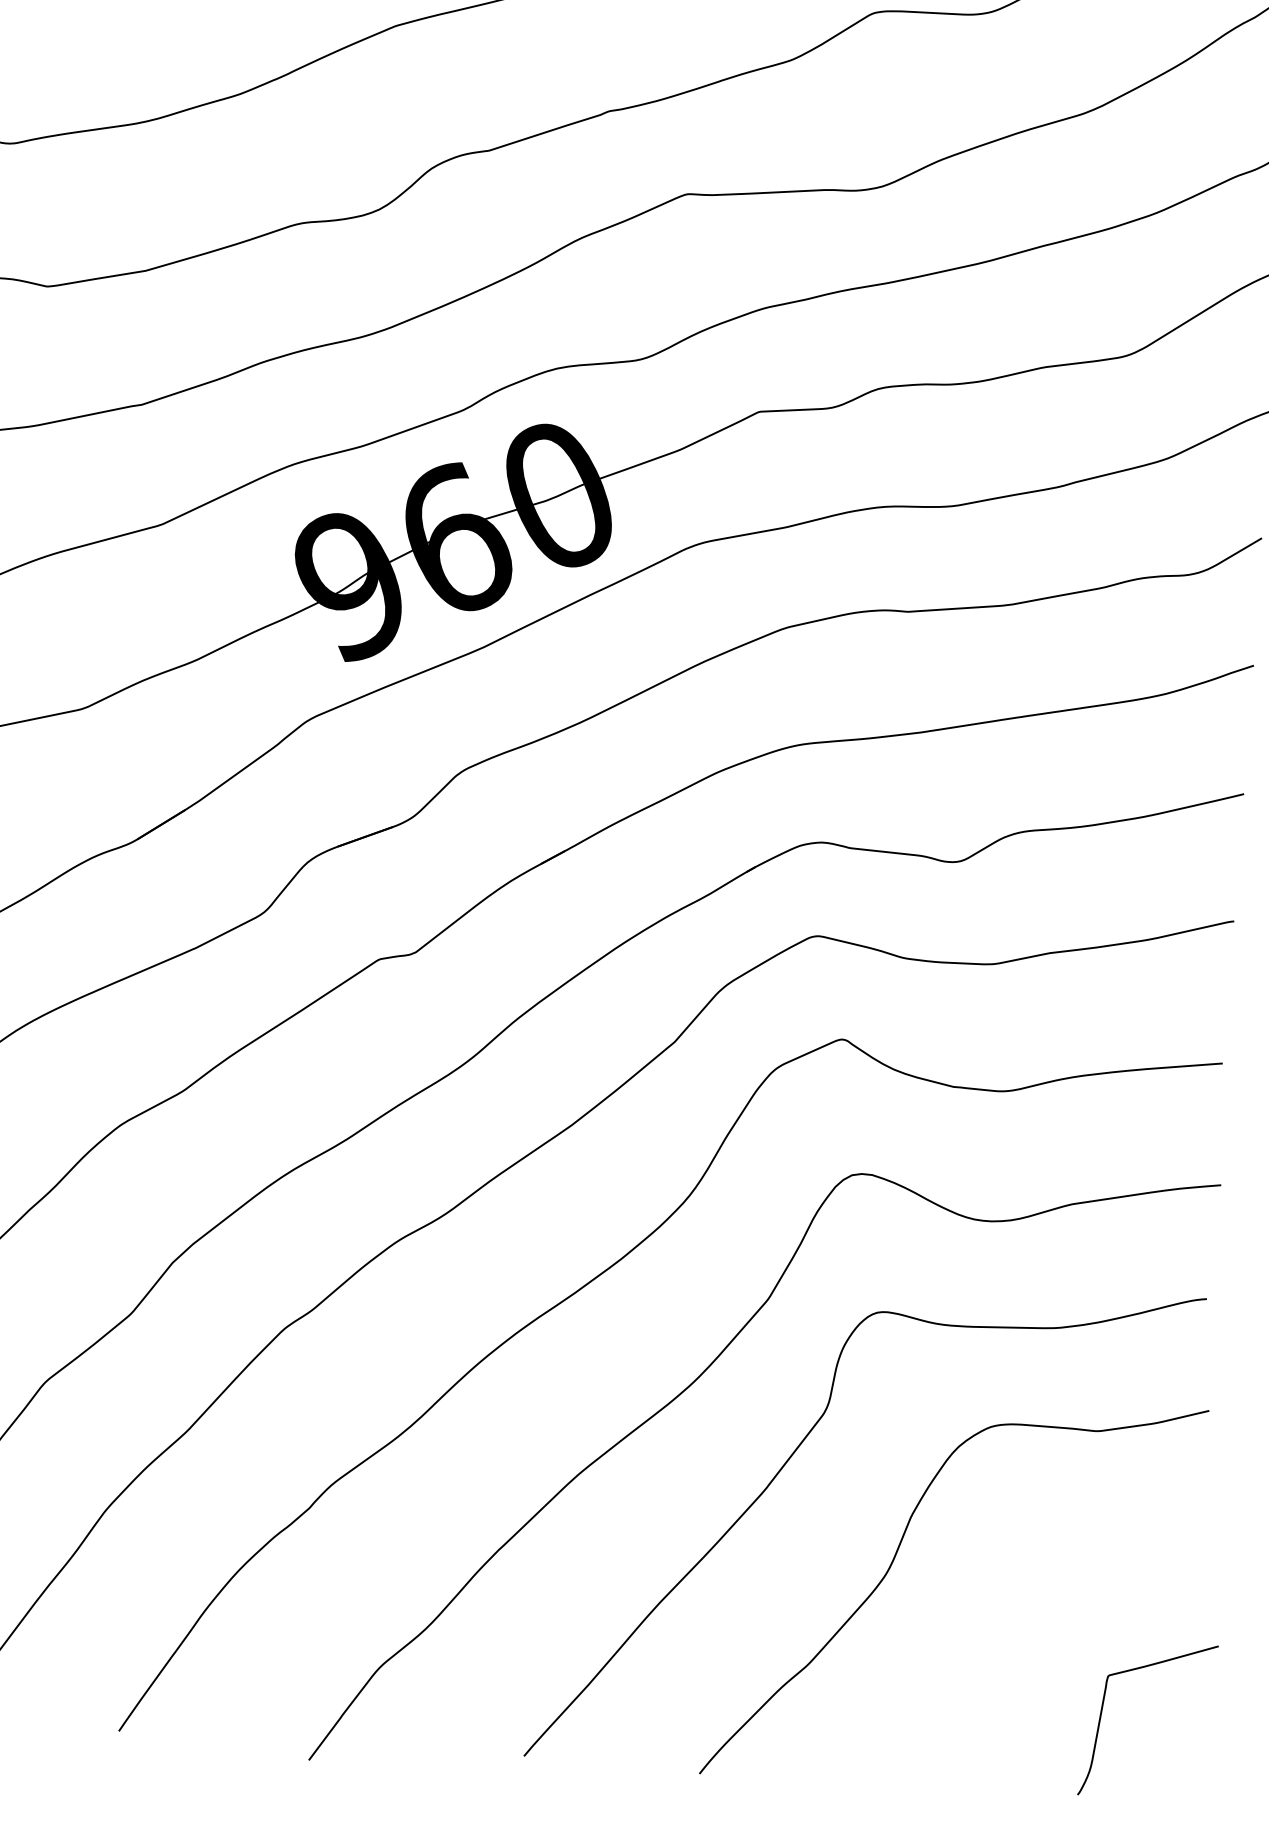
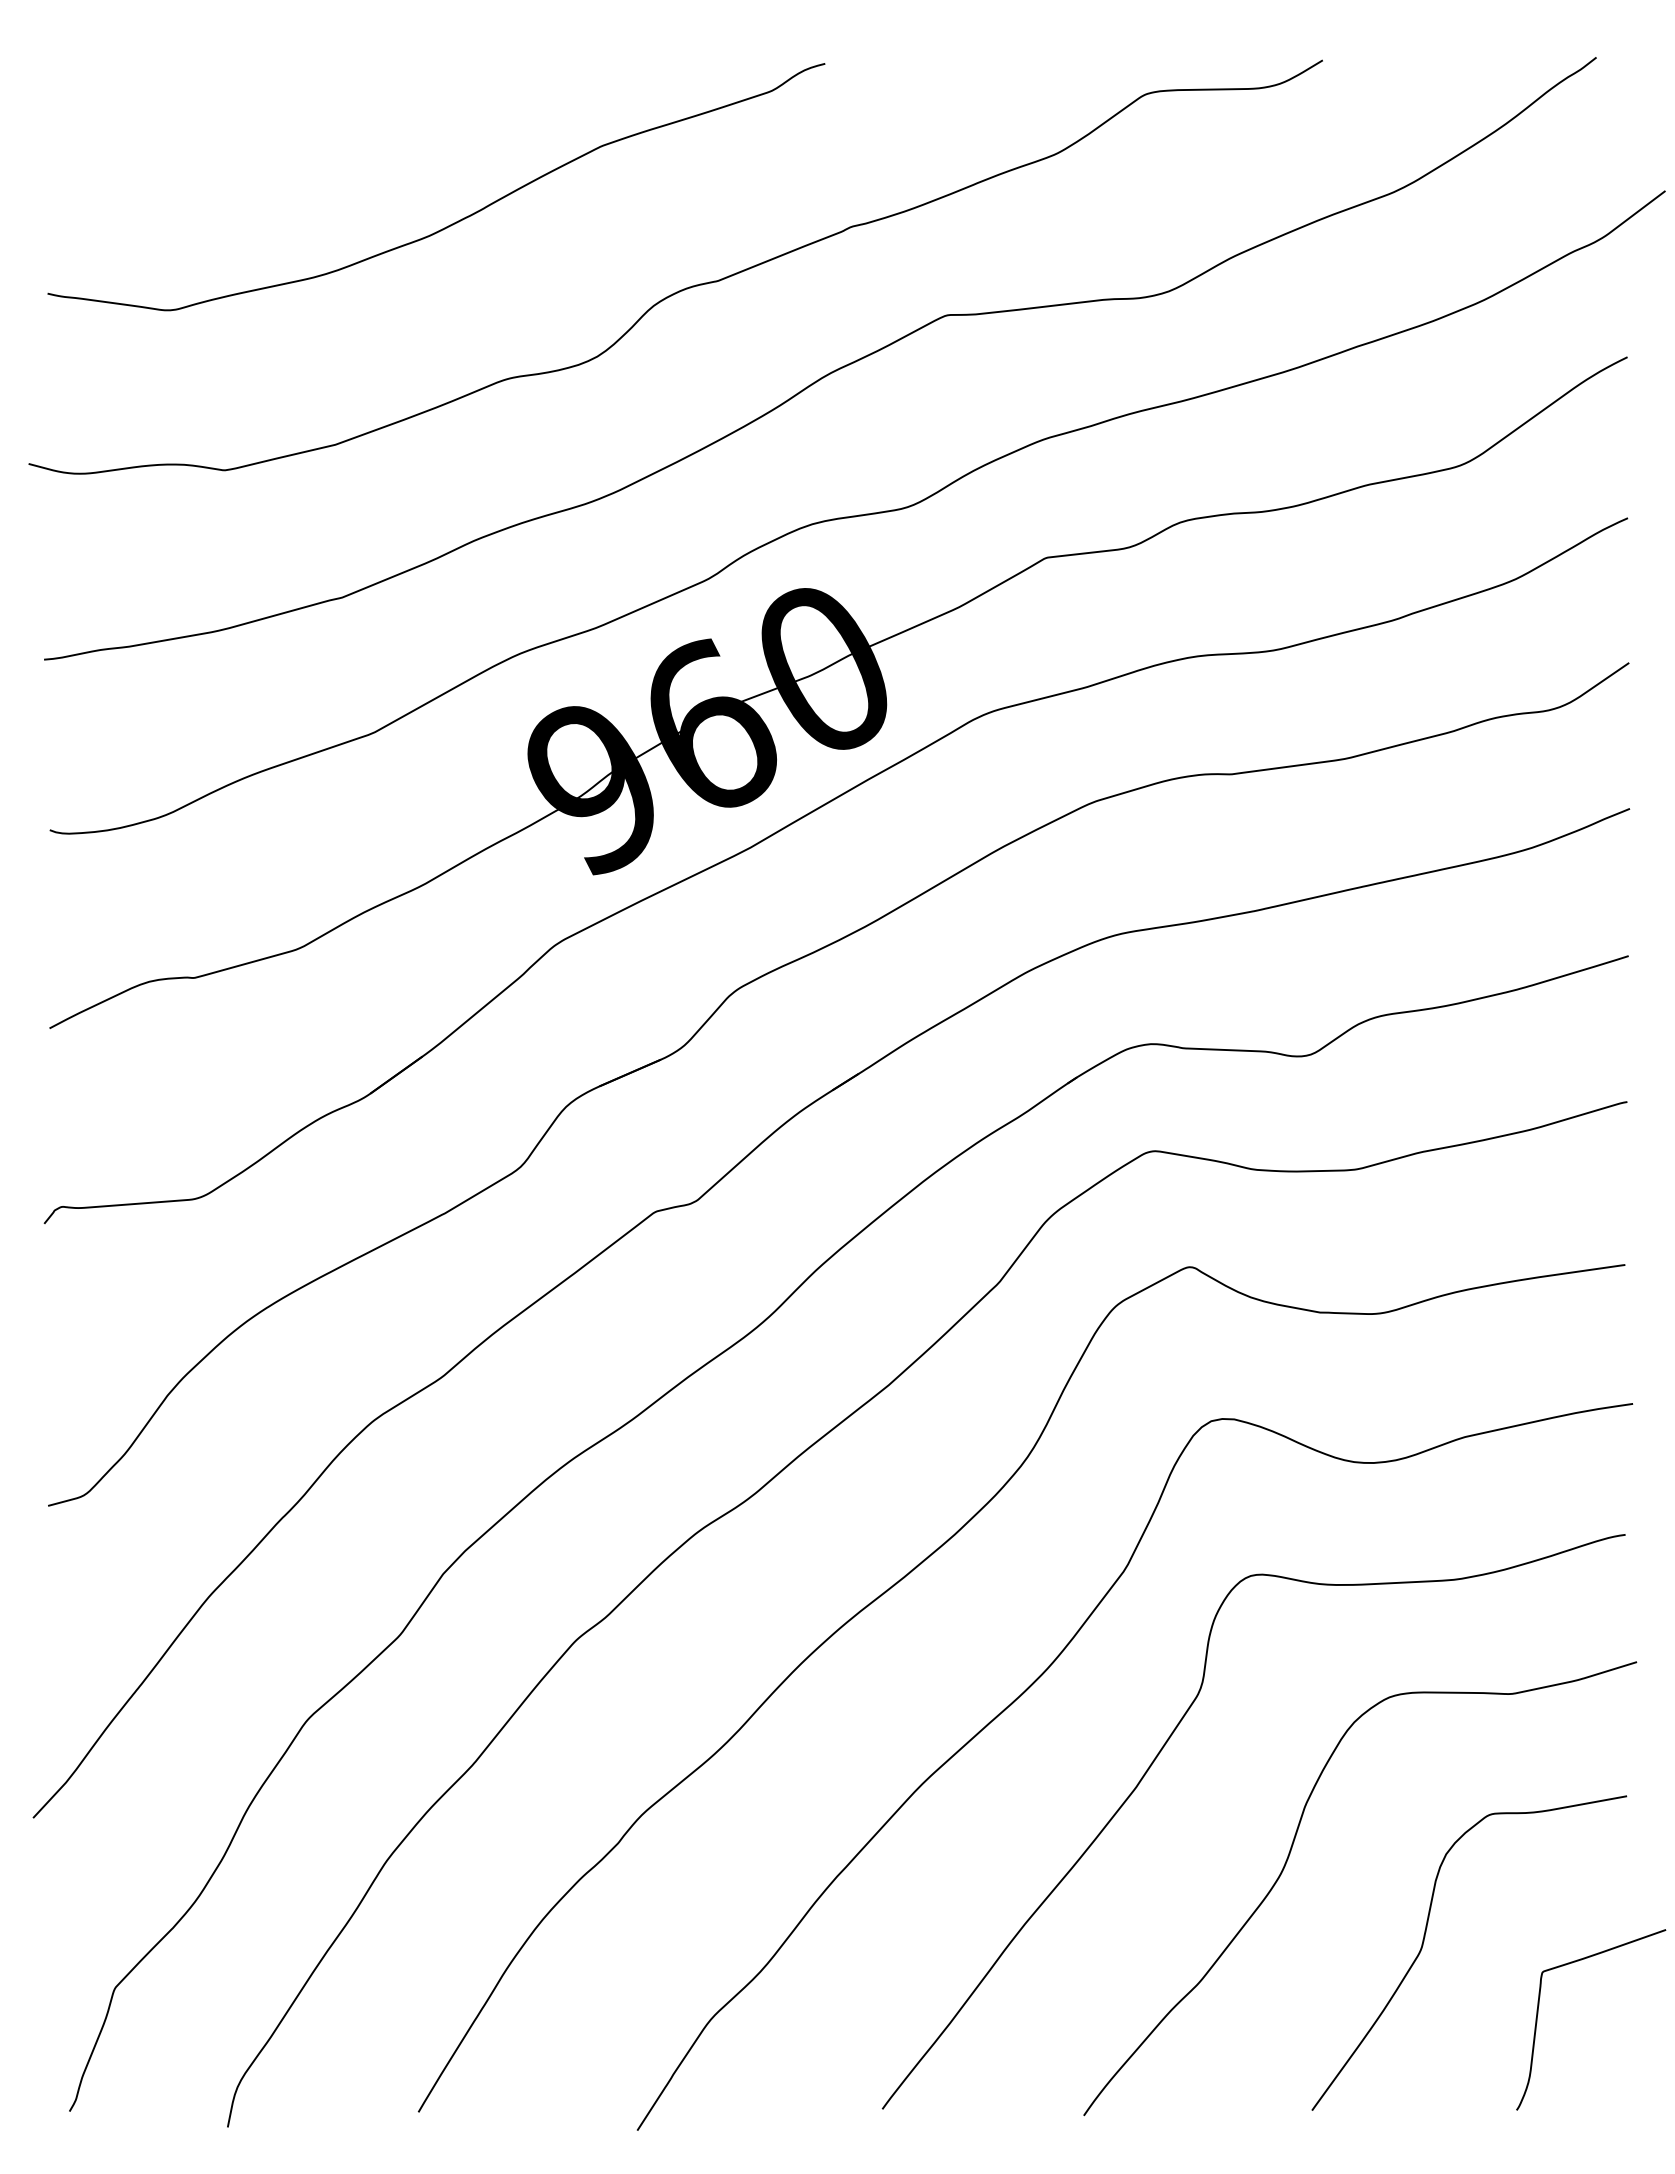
curve: (1007, 1642) -> (1424, 1941), added

